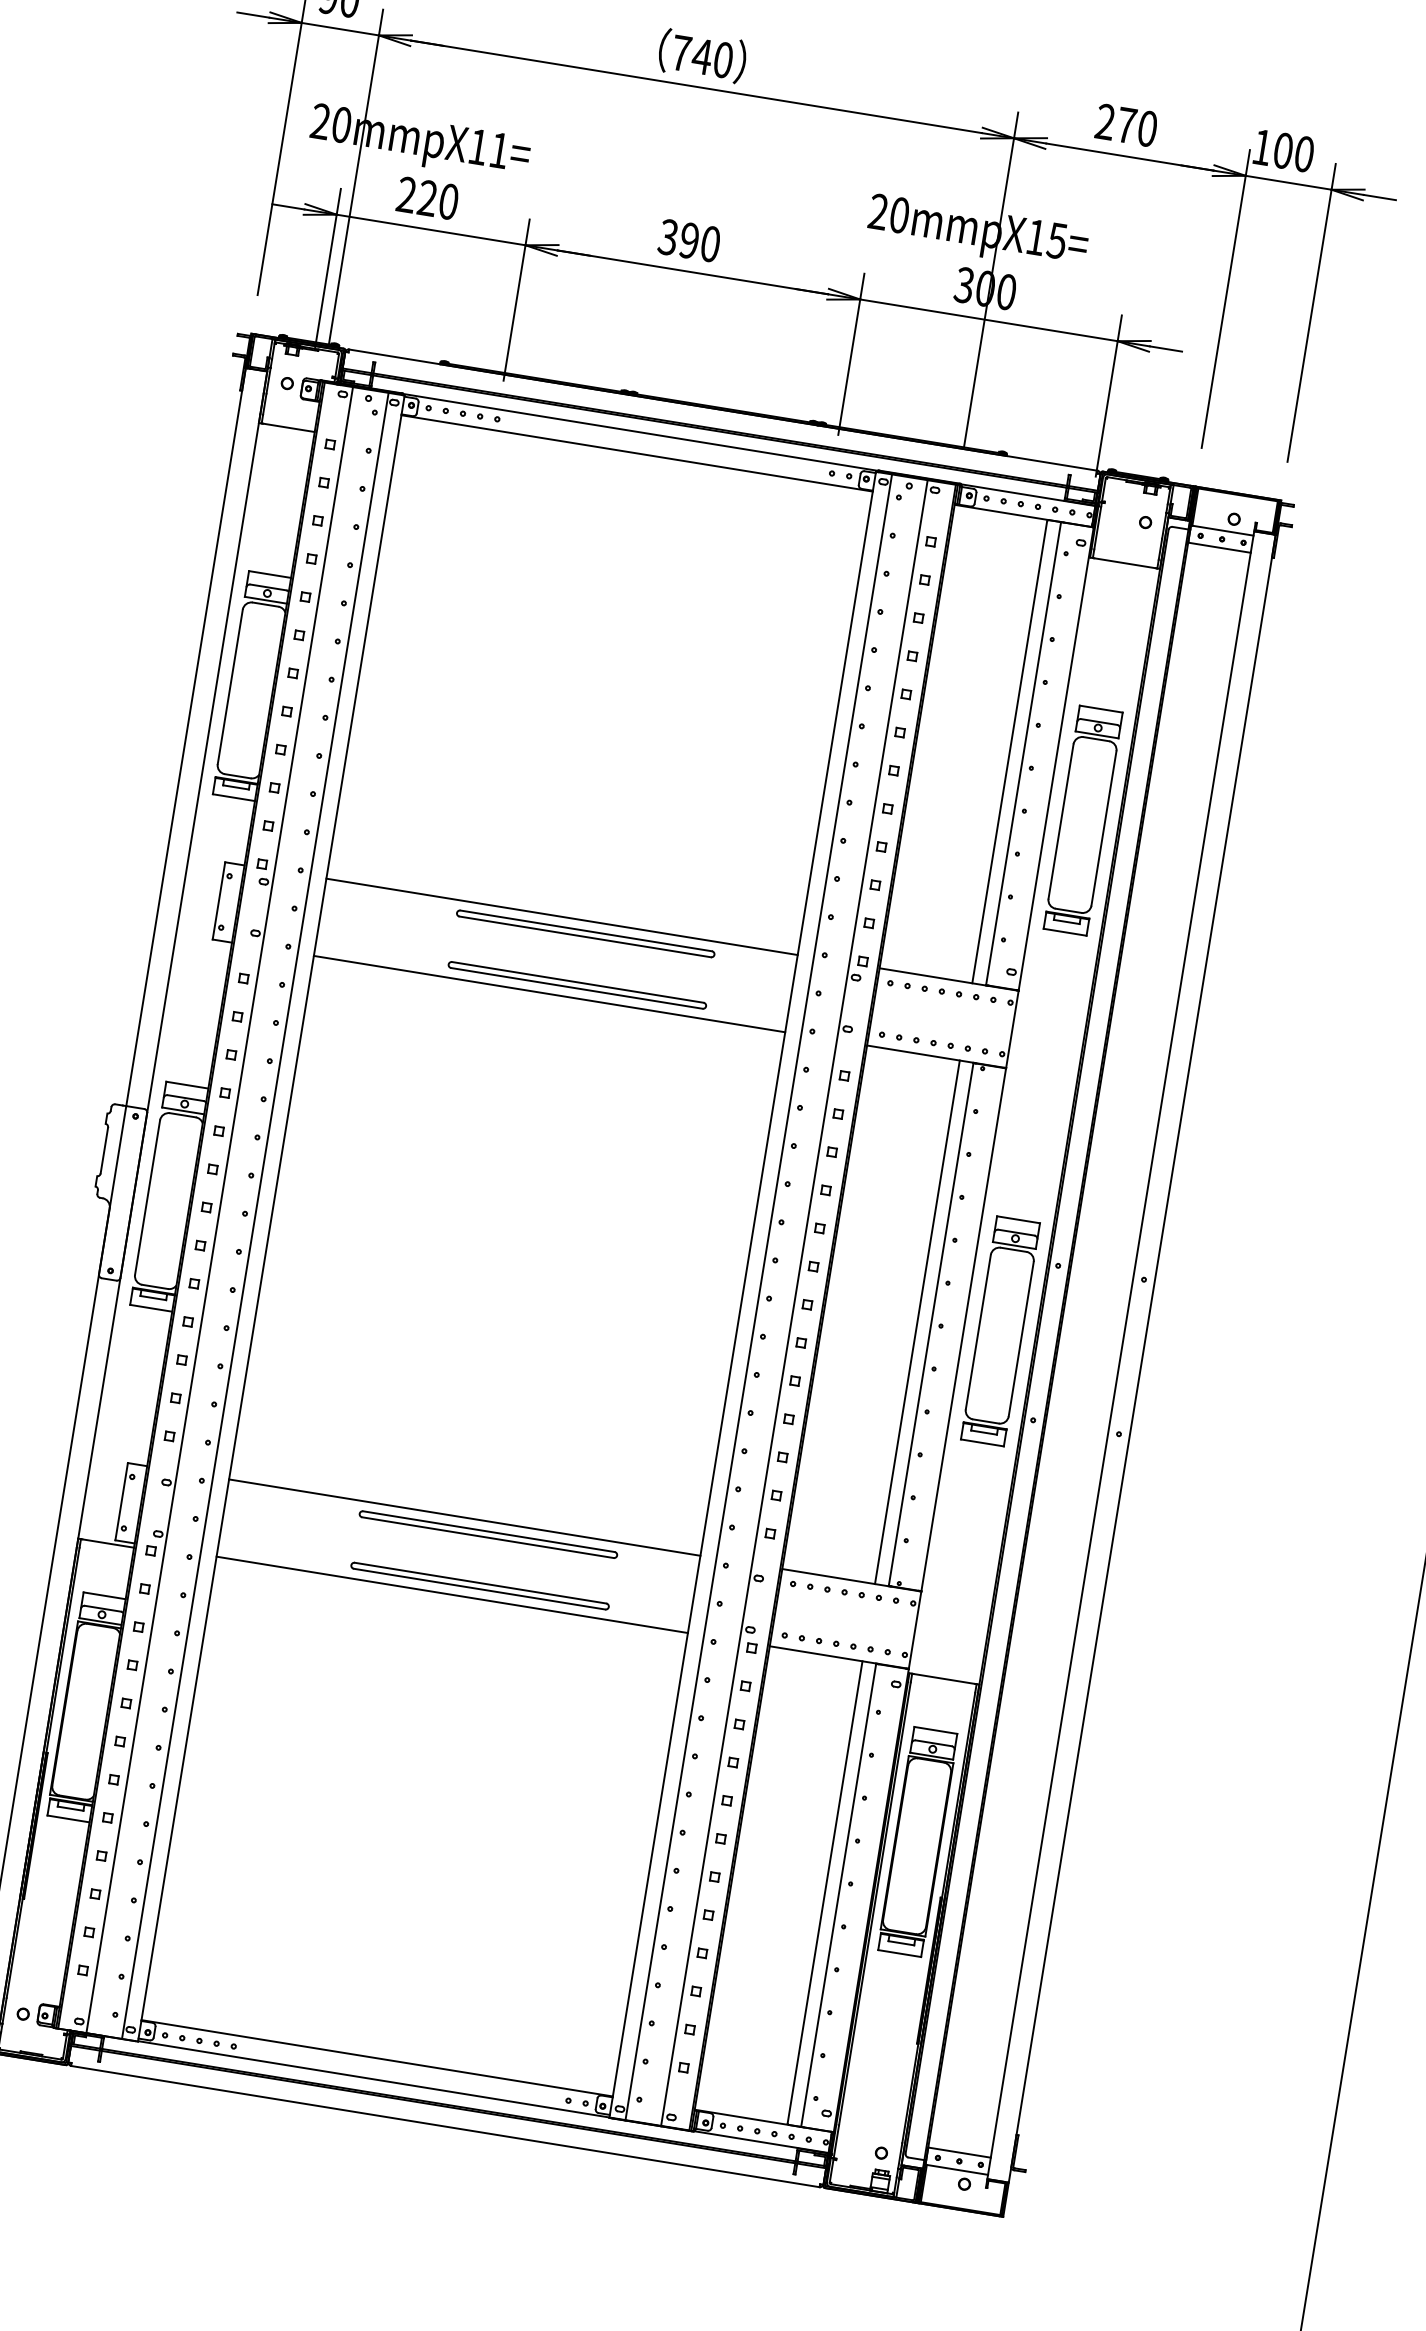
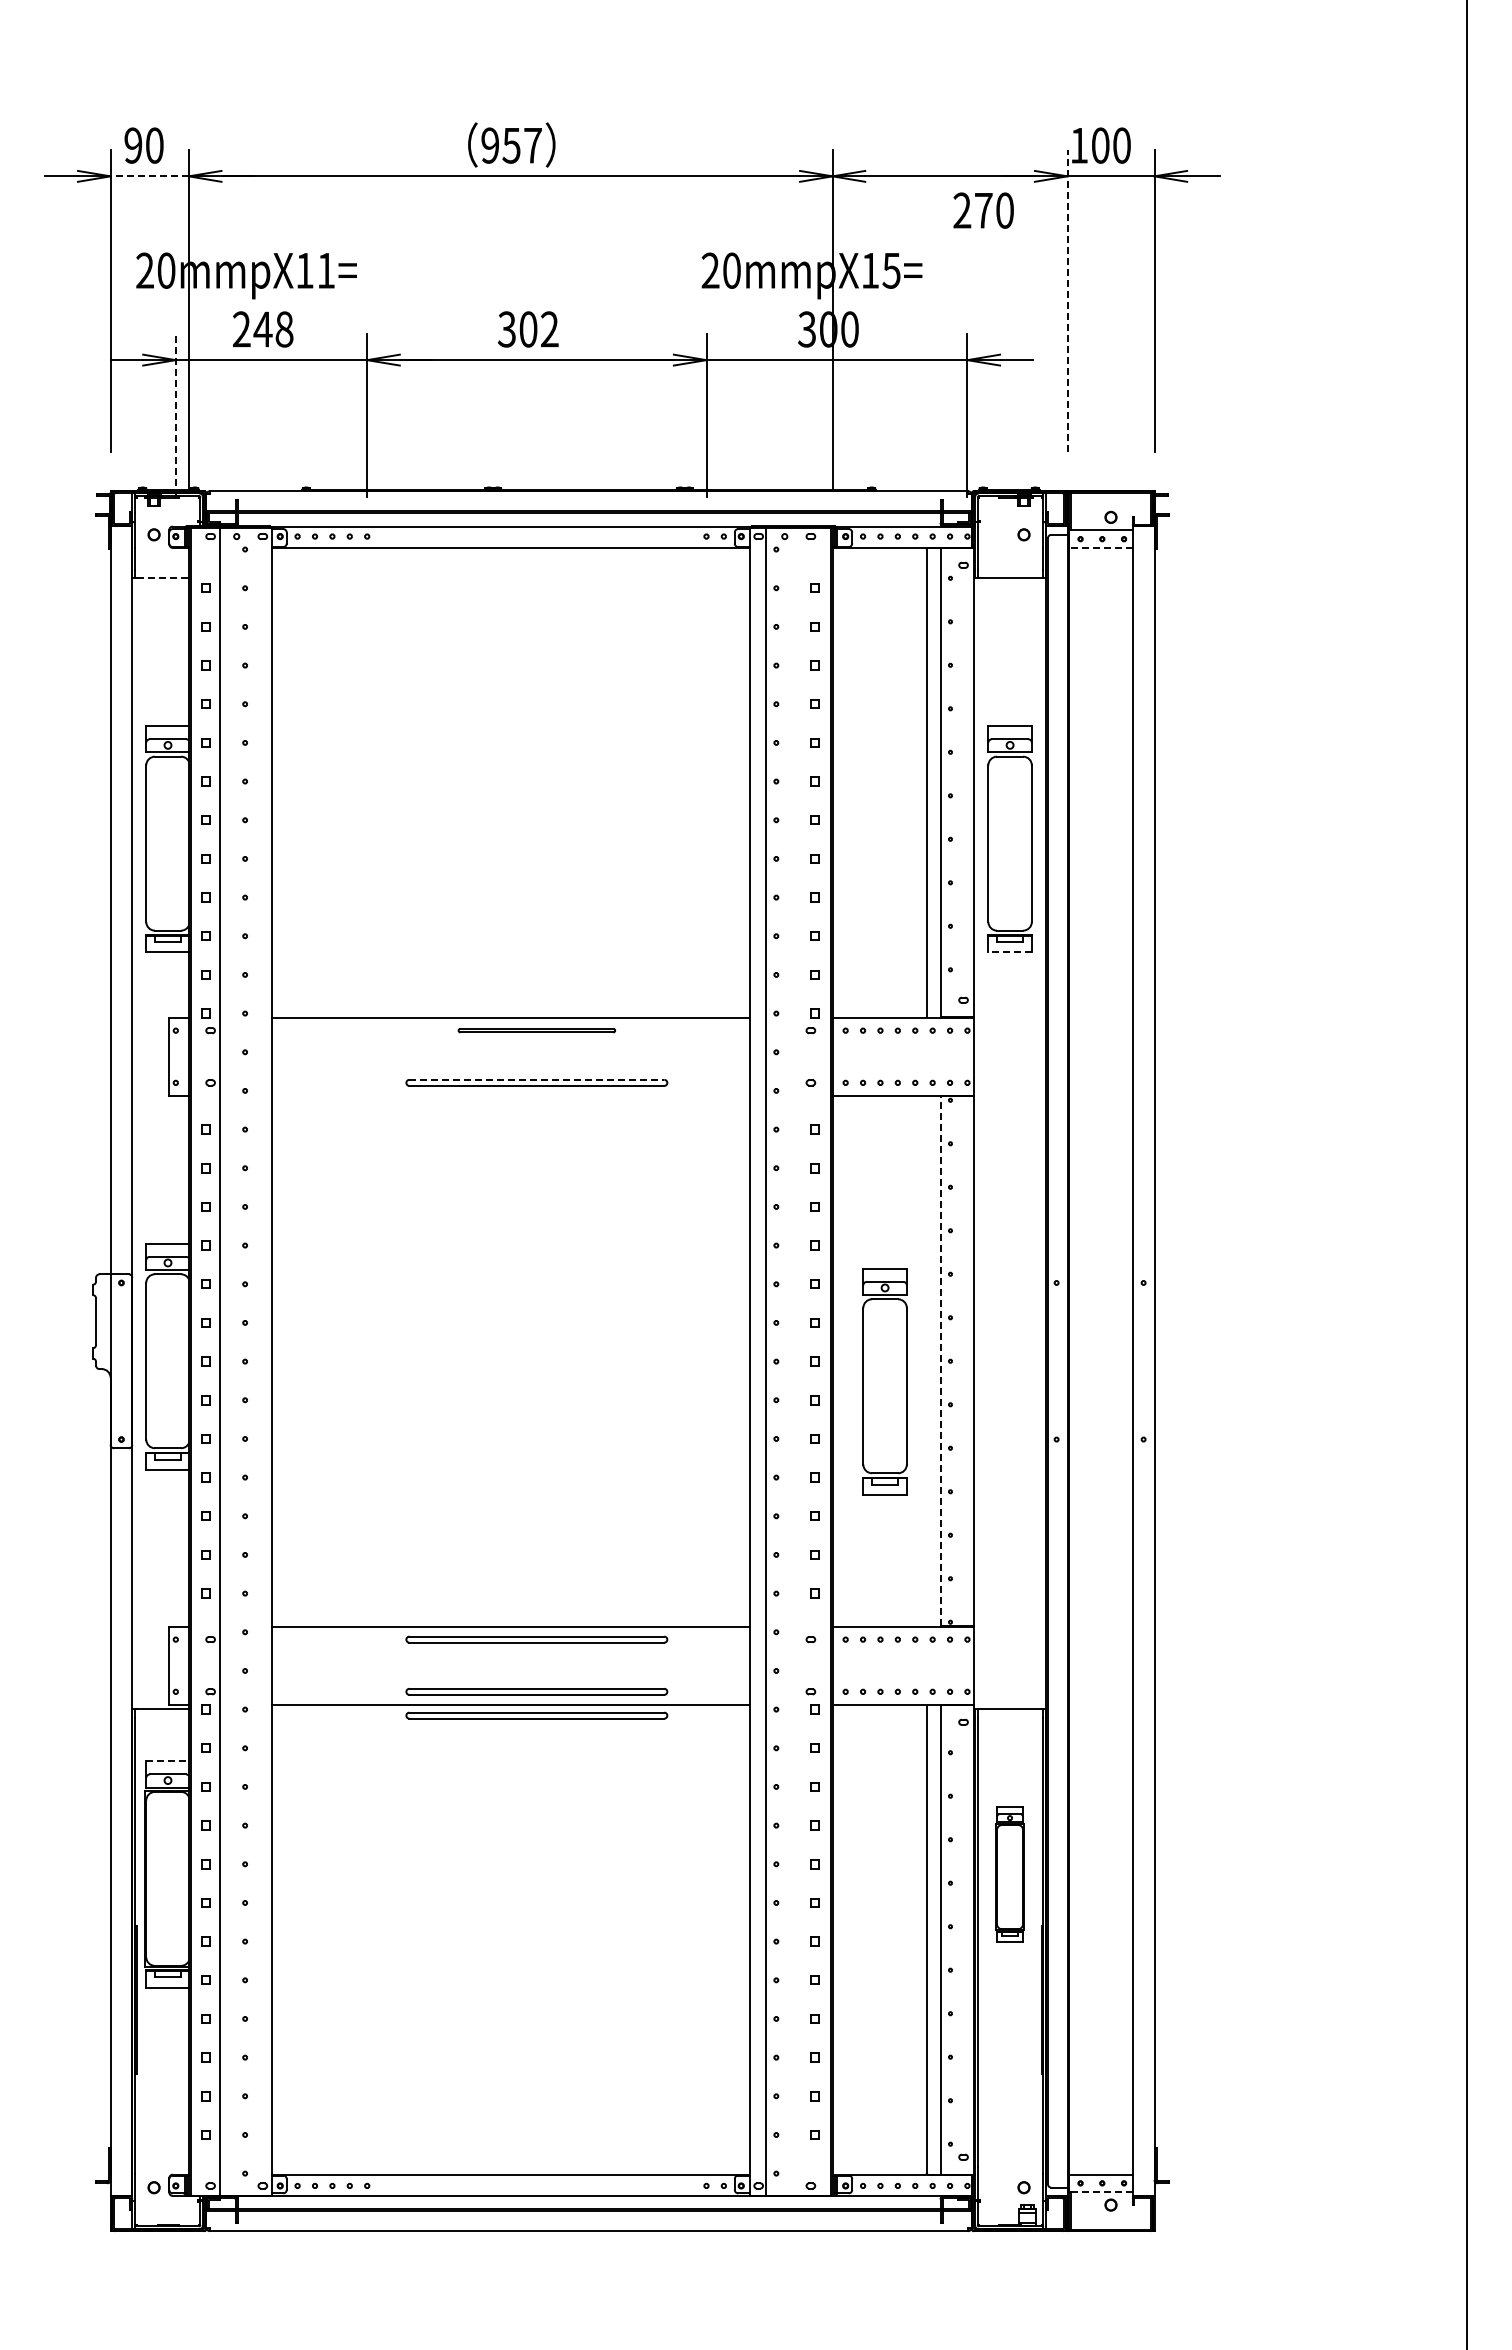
line: (340, 29) -> (149, 176), solid -> dashed
text: (702, 56) -> (511, 145), 740 -> 957
text: (1126, 125) -> (983, 210), moved
text: (437, 200) -> (273, 329), 220 -> 248
text: (699, 242) -> (538, 329), 390 -> 302
line: (327, 269) -> (175, 415), solid -> dashed
line: (1225, 299) -> (1067, 301), solid -> dashed
line: (289, 428) -> (163, 578), solid -> dashed
line: (1219, 547) -> (1101, 547), solid -> dashed
line: (1065, 932) -> (1010, 952), solid -> dashed
part: (585, 933) -> (536, 1030), size x0.6
line: (578, 982) -> (537, 1079), solid -> dashed
line: (549, 993) -> (510, 1095), removed
line: (255, 1215) -> (255, 1361), removed
line: (794, 1302) -> (802, 1361), removed
line: (917, 1321) -> (926, 1360), removed
line: (931, 1324) -> (940, 1361), solid -> dashed
part: (999, 1330) -> (884, 1381), moved
line: (105, 1596) -> (168, 1761), solid -> dashed
part: (475, 1609) -> (536, 1715), added
part: (917, 1841) -> (1009, 1874), size x0.6
line: (957, 2170) -> (1101, 2192), solid -> dashed

